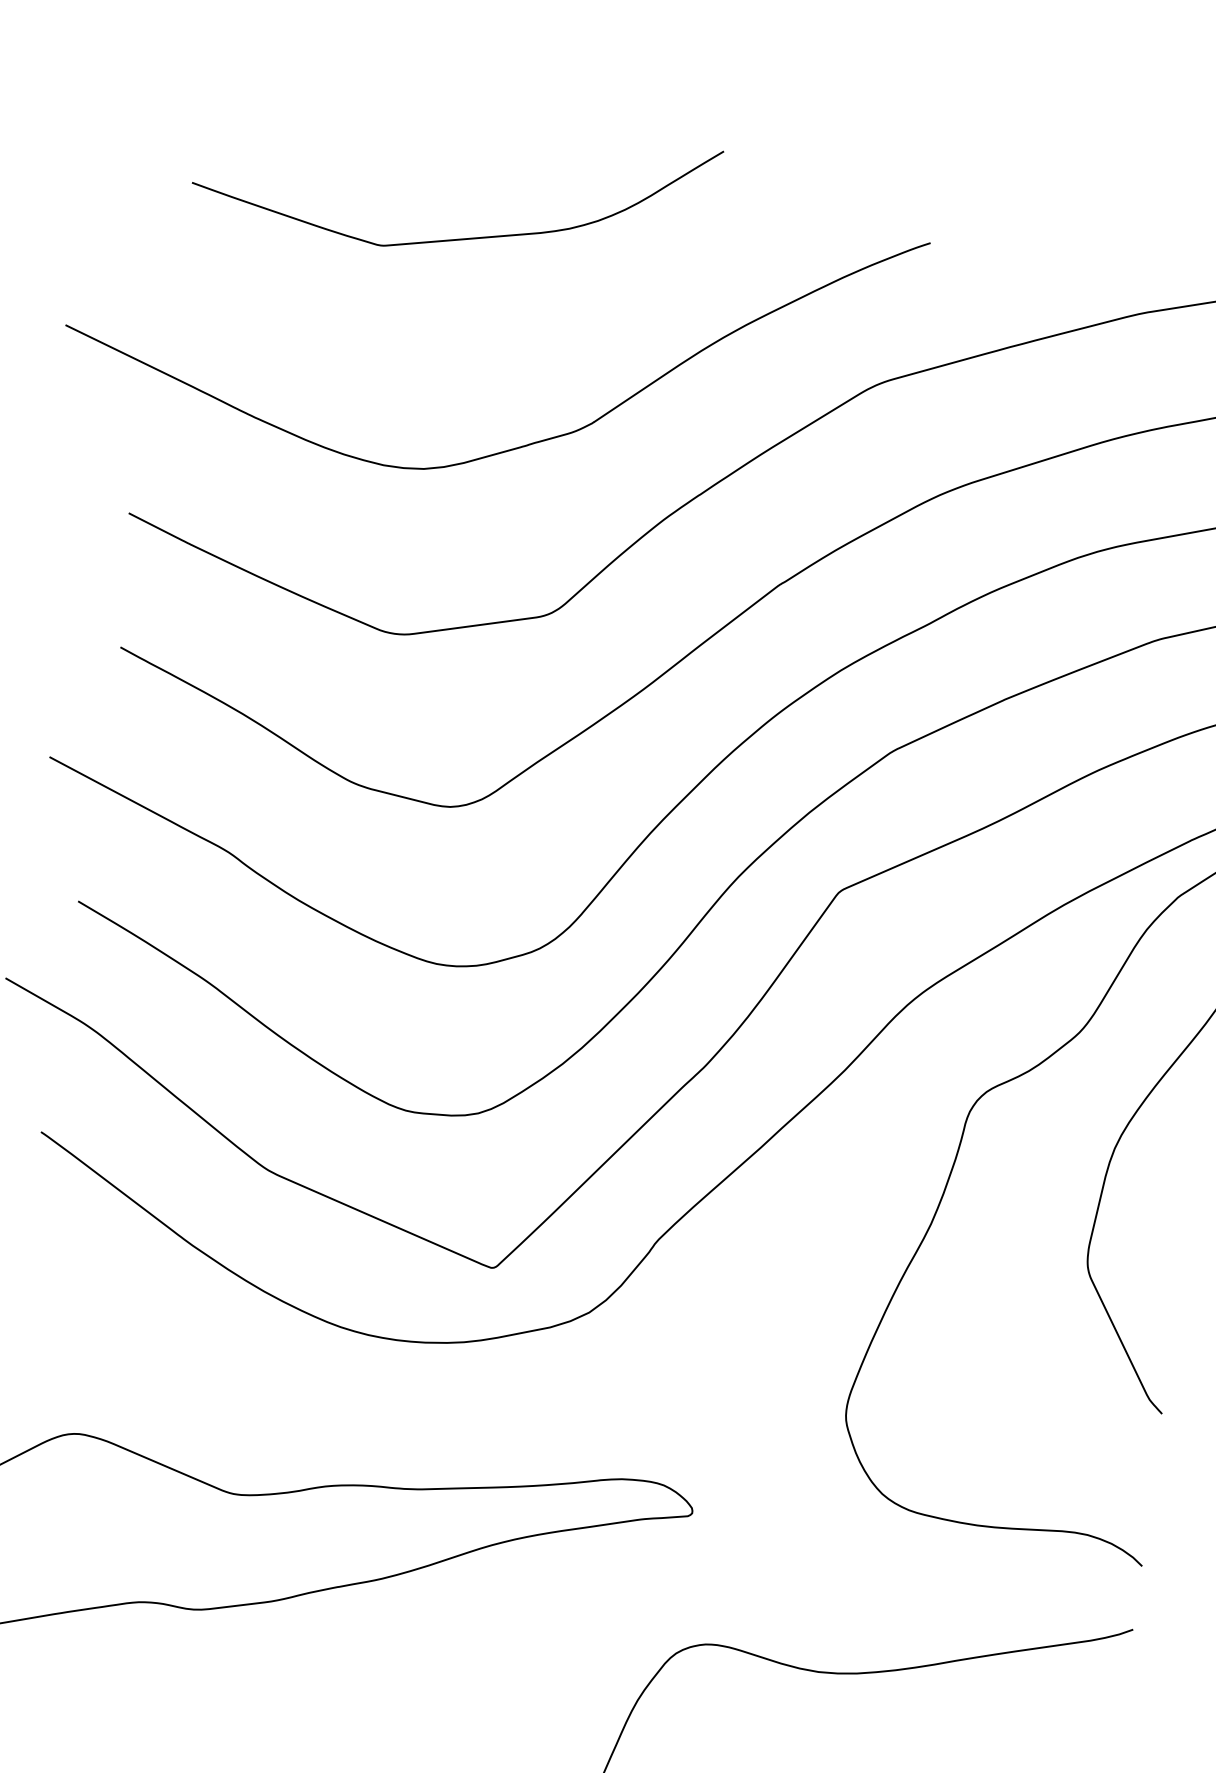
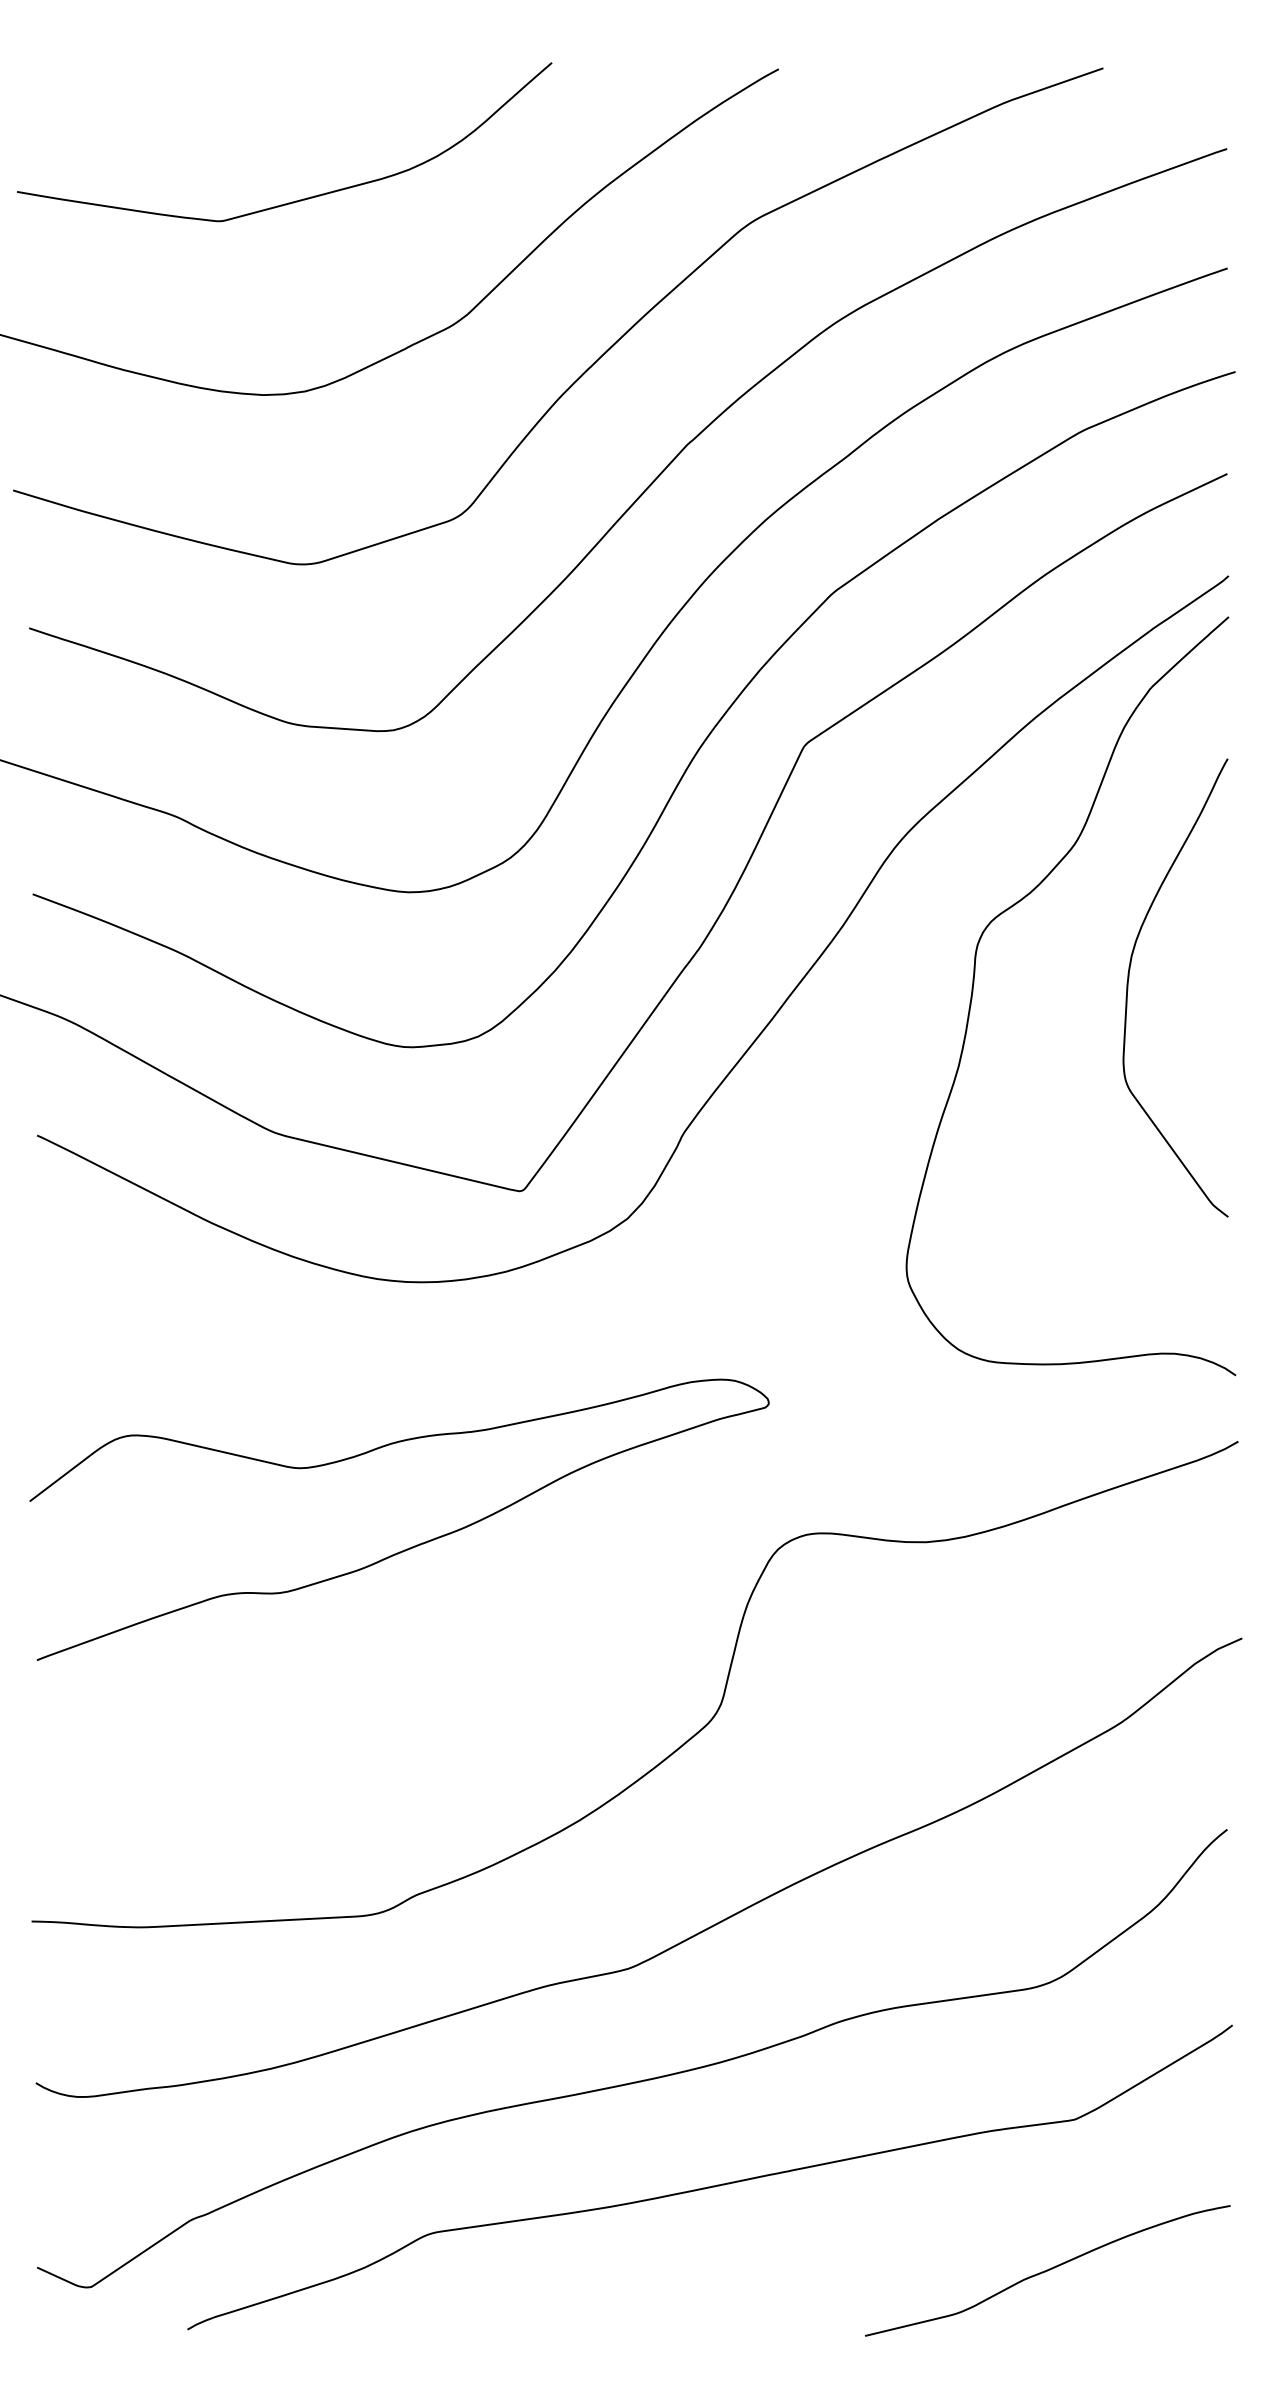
curve: (459, 238) -> (299, 199), moved

